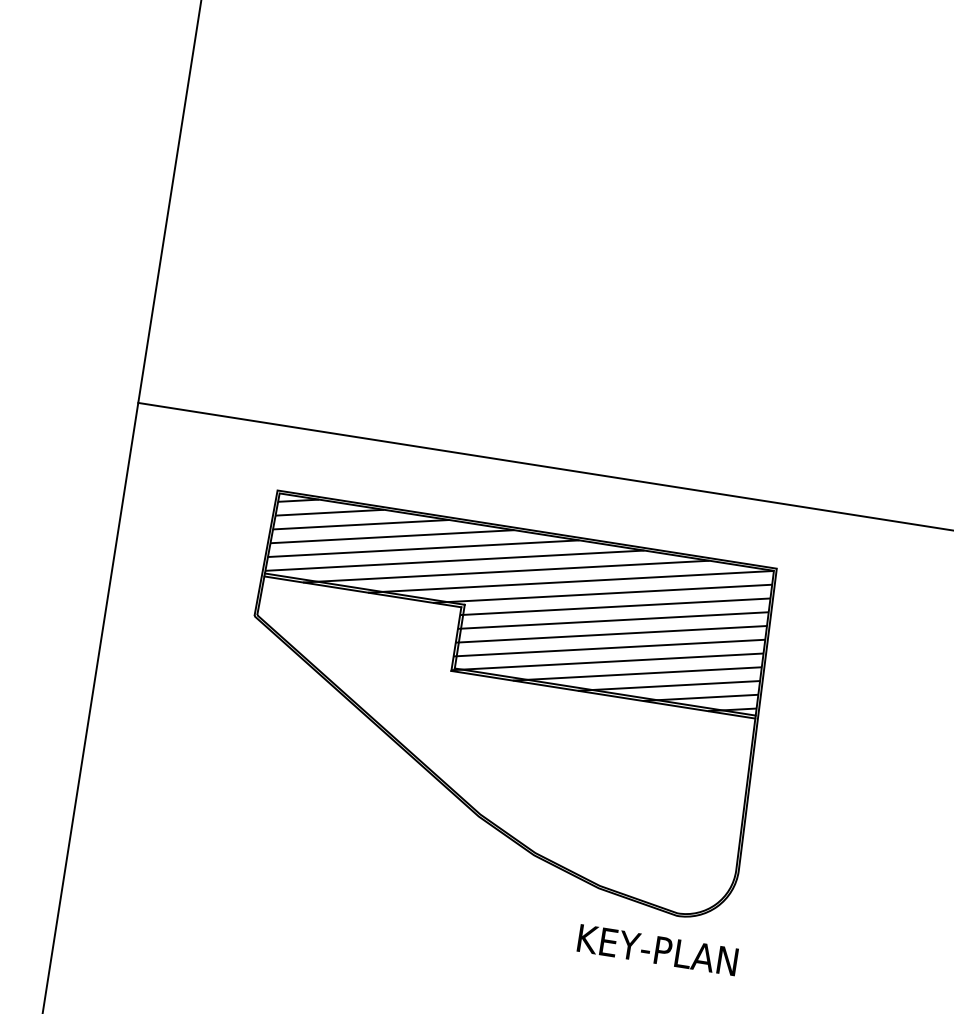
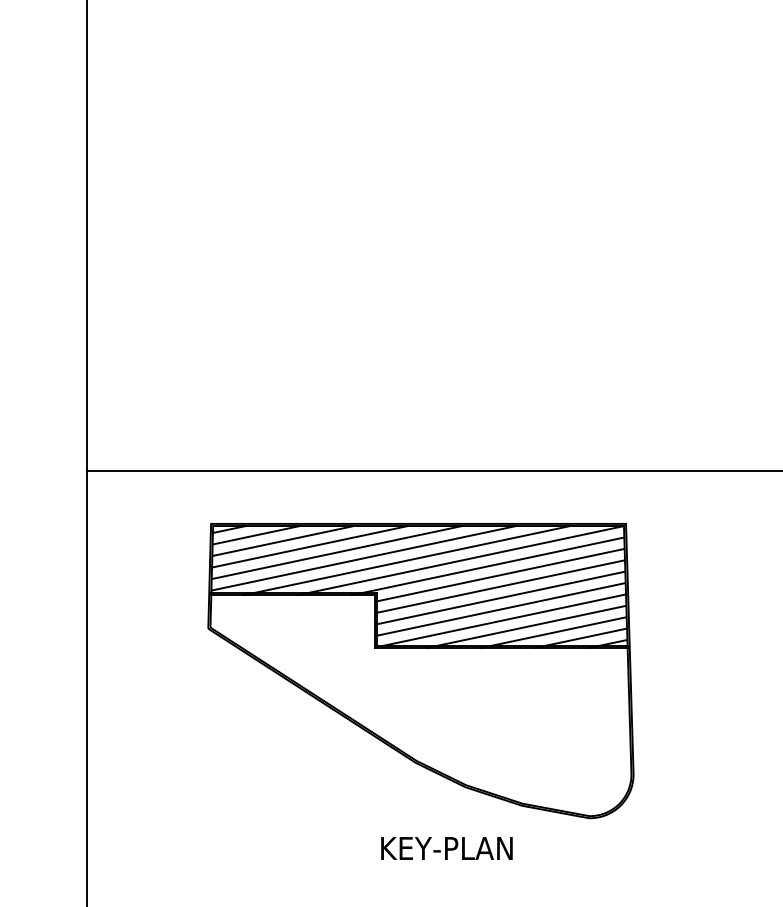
text: (657, 950) -> (446, 848), moved

